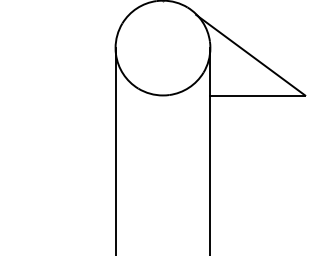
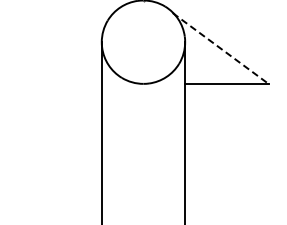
line: (250, 55) -> (220, 48), solid -> dashed

